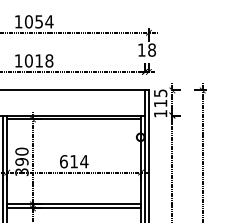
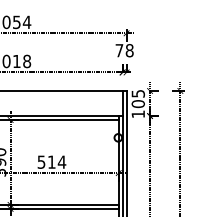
text: (141, 49) -> (119, 50), 18 -> 78
text: (160, 103) -> (138, 104), 115 -> 105
text: (63, 161) -> (41, 162), 614 -> 514

